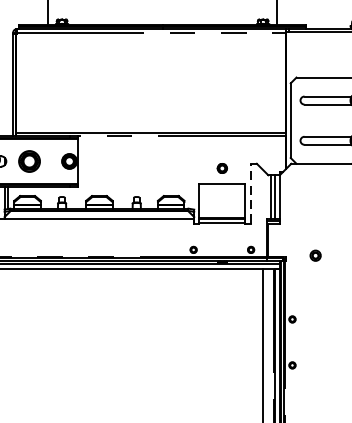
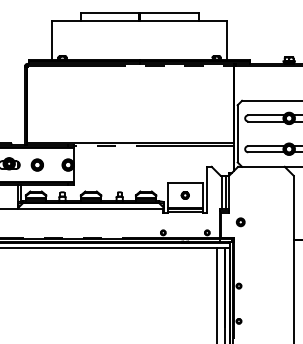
part: (28, 160) -> (36, 164), size x0.71
part: (221, 168) -> (184, 195), moved
line: (251, 193) -> (207, 189), dashed -> solid
part: (315, 255) -> (240, 222), moved

